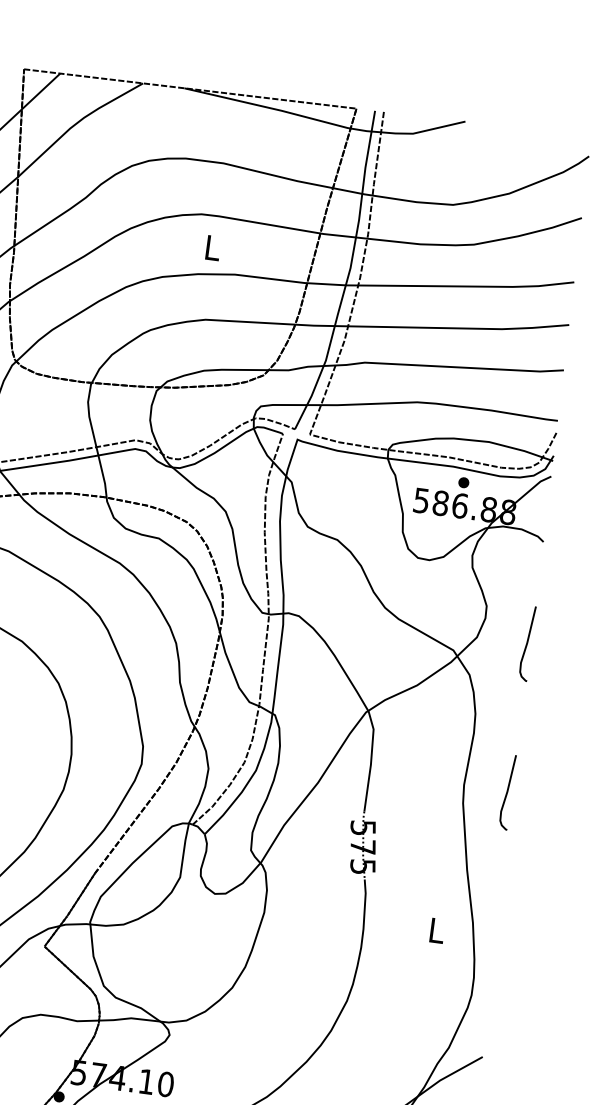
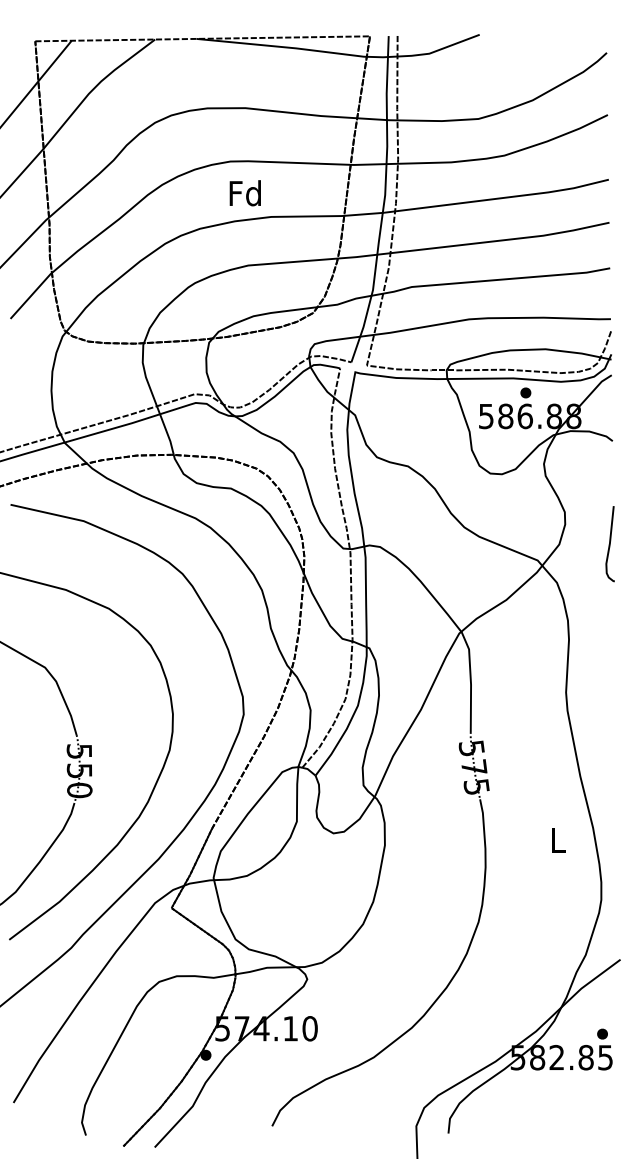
text: (211, 247) -> (244, 193), L -> Fd
curve: (506, 792) -> (609, 694), removed

